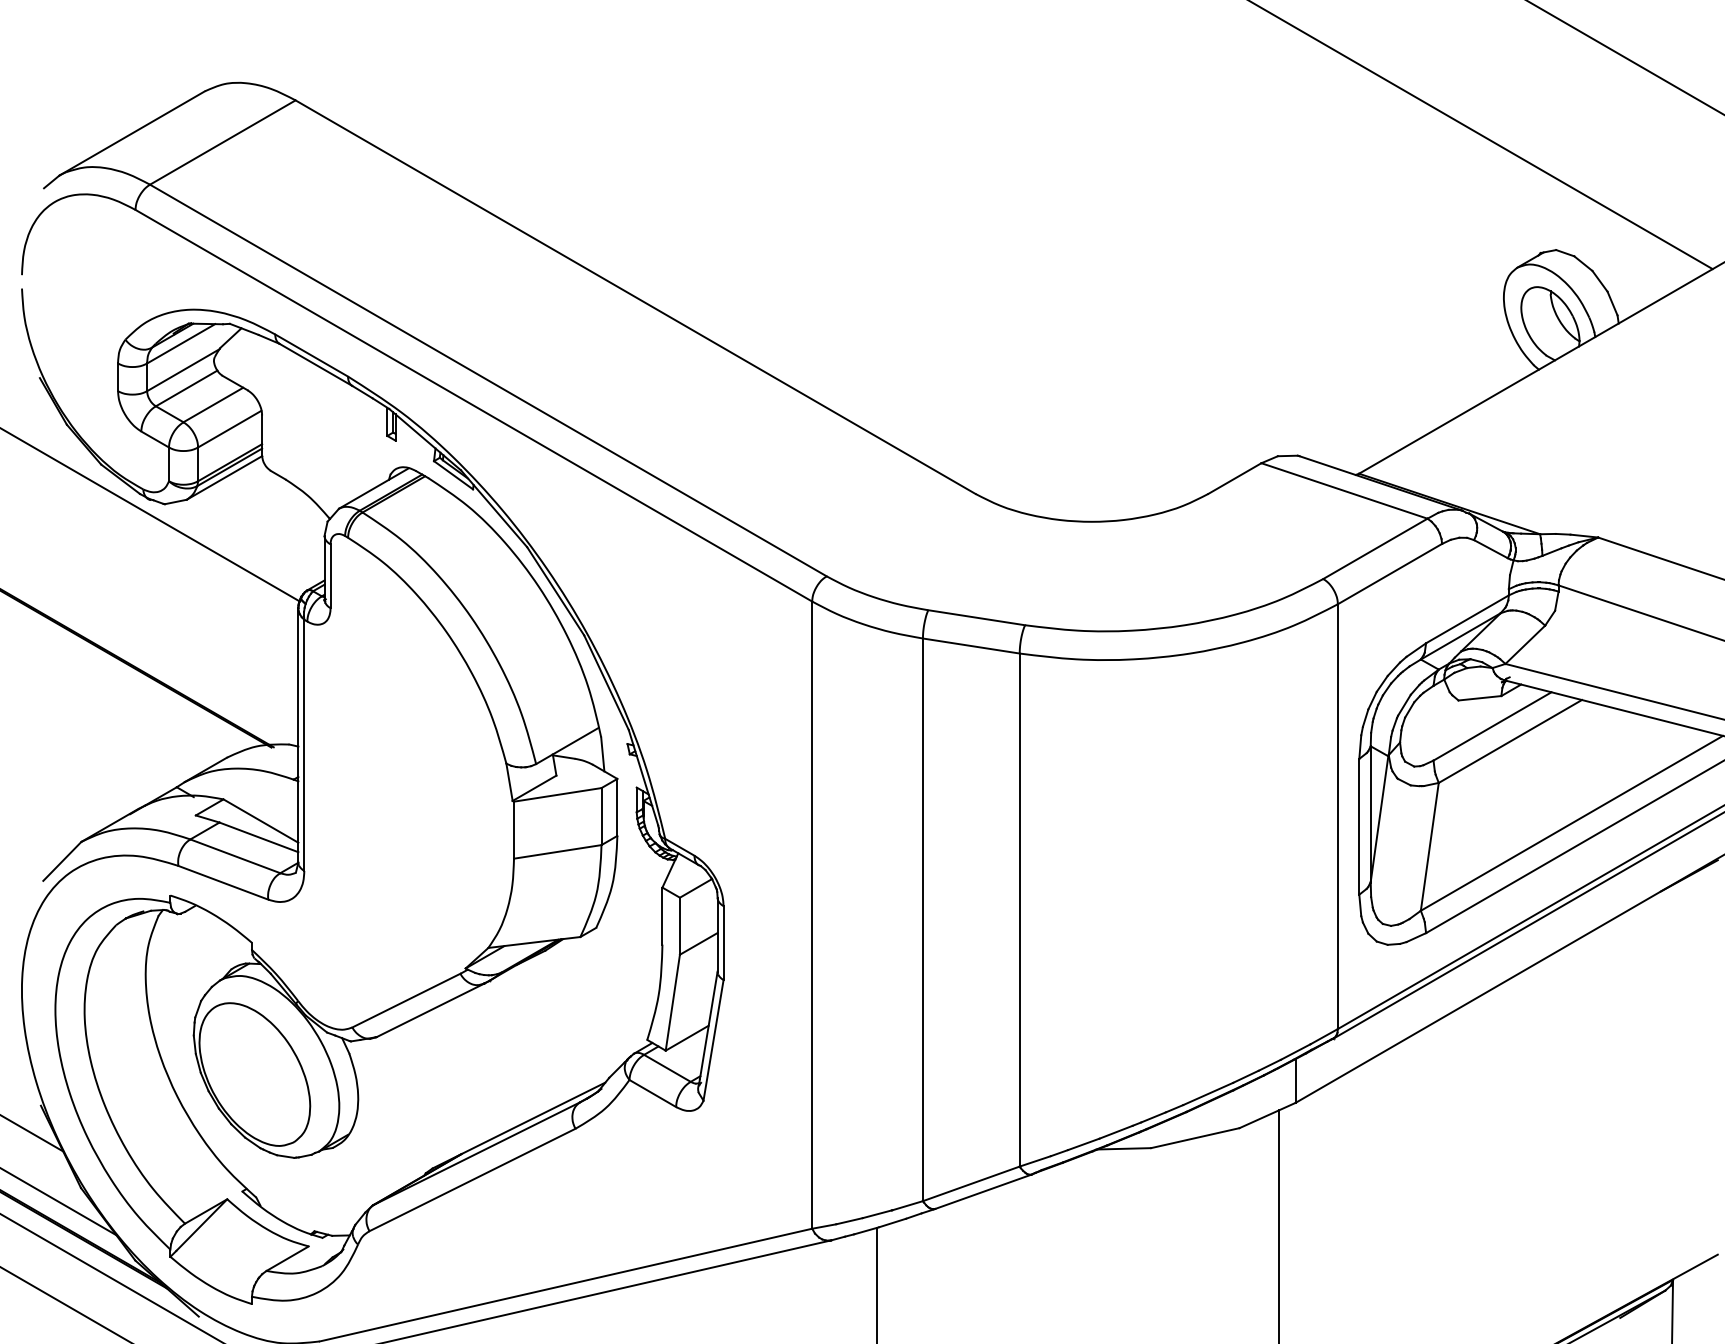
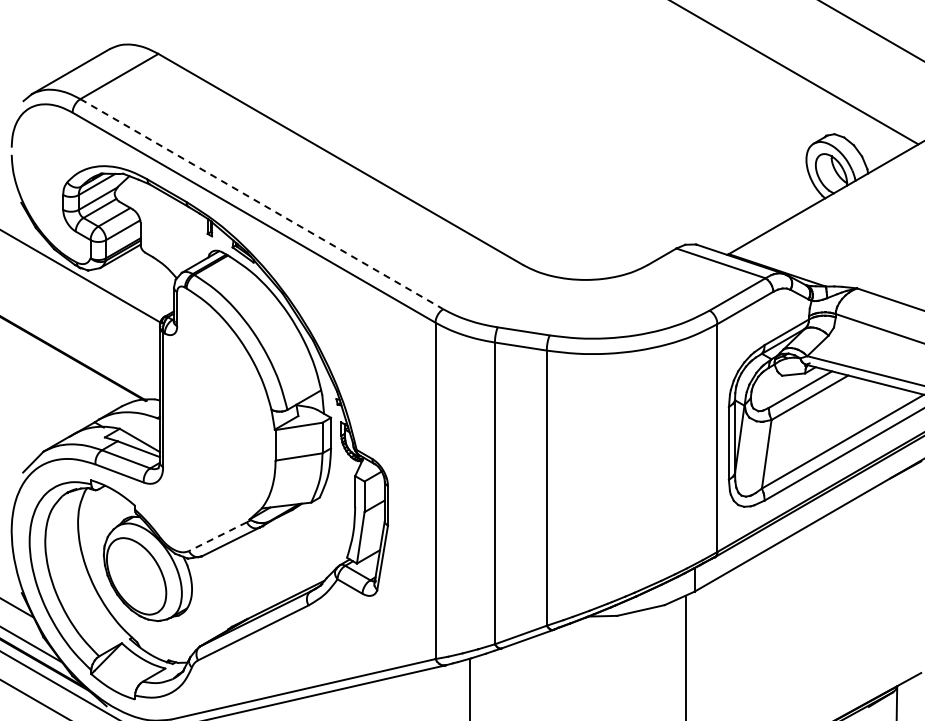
line: (487, 381) -> (261, 204), solid -> dashed
line: (405, 1000) -> (217, 536), solid -> dashed

